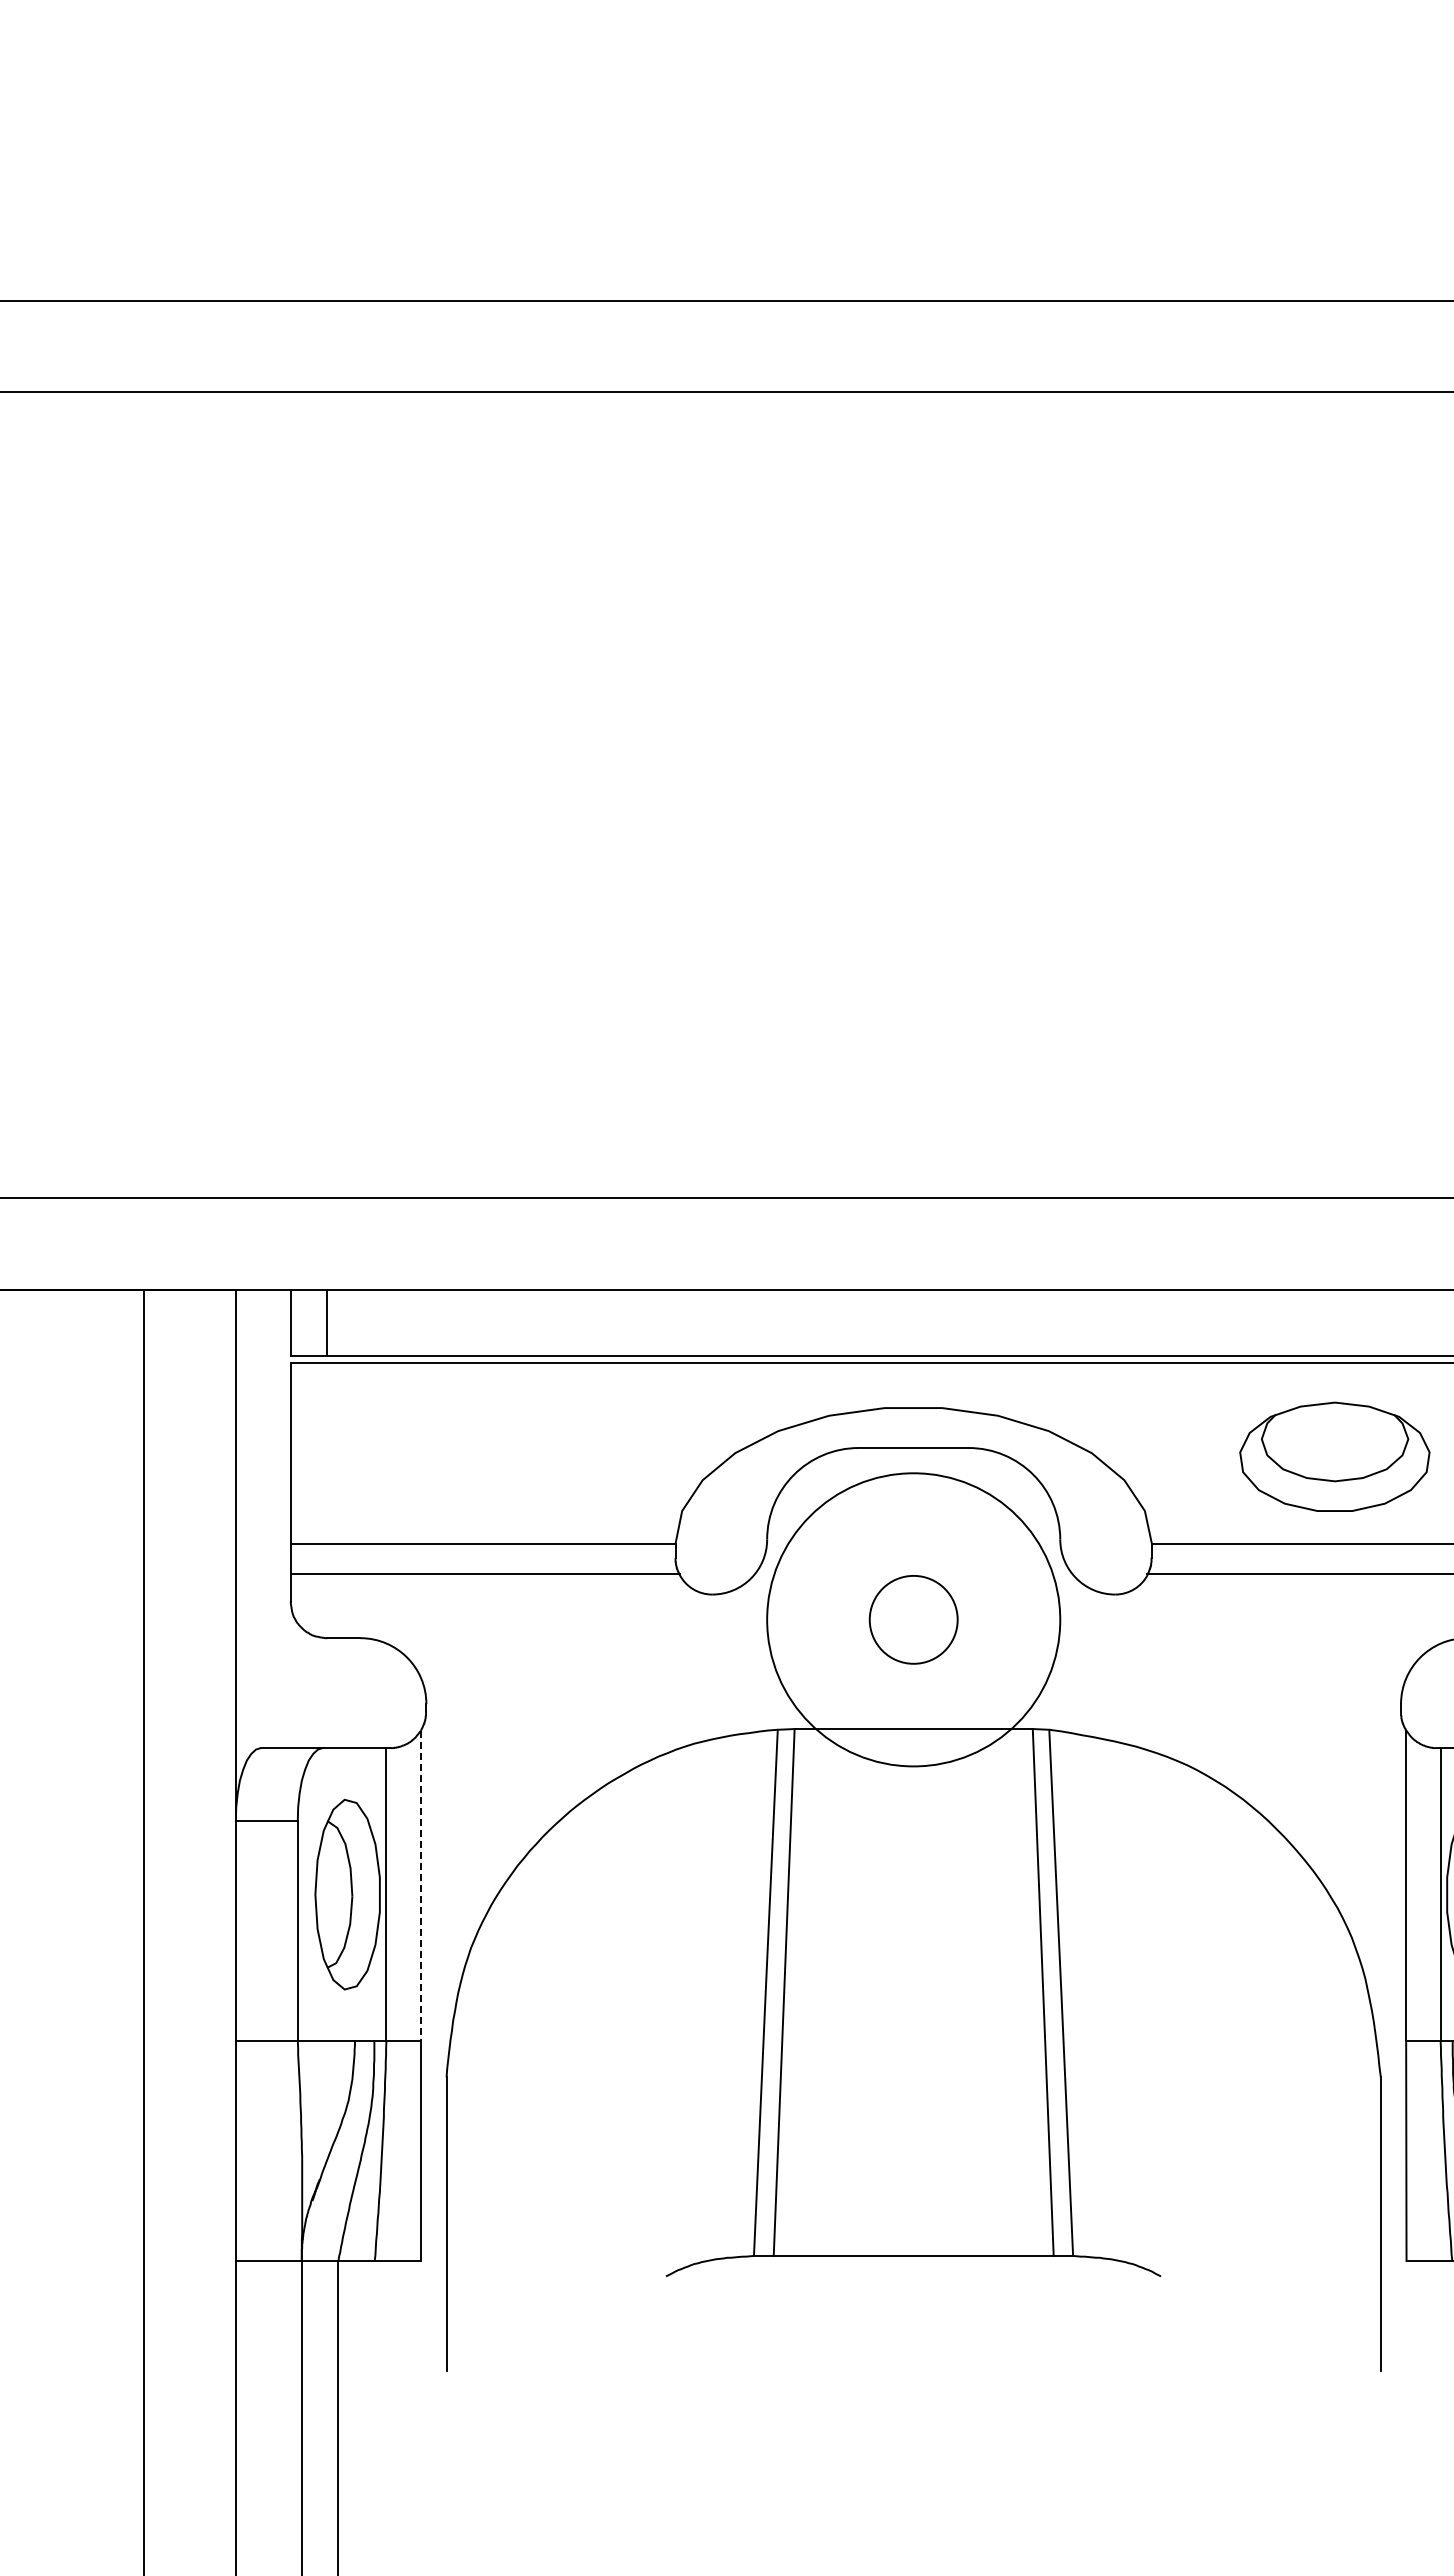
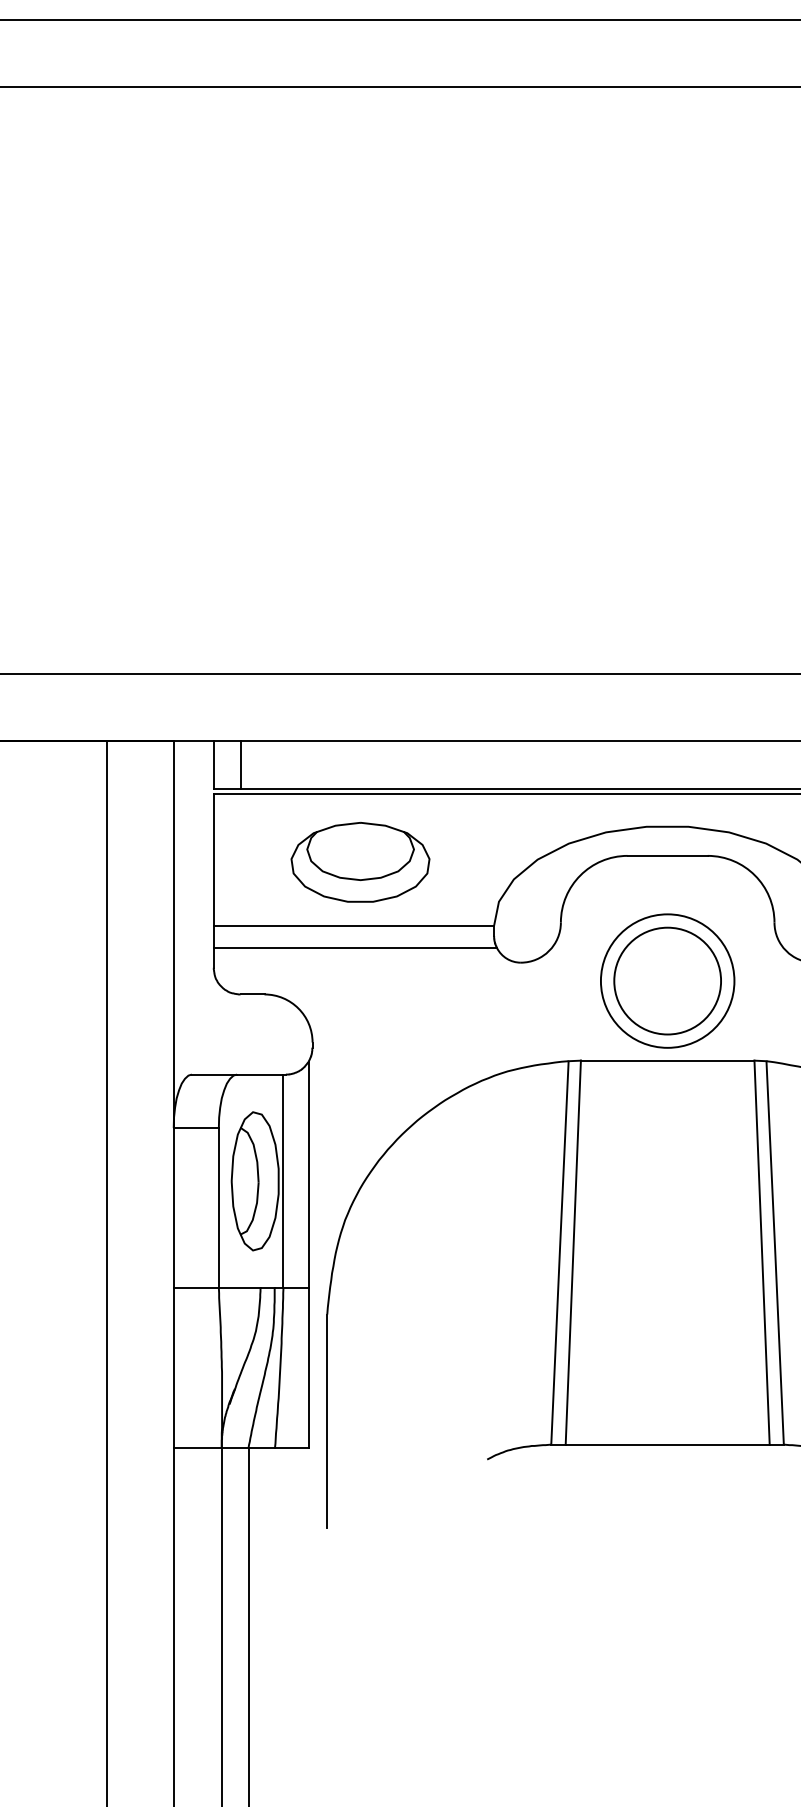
part: (491, 1456) -> (360, 862), added
circle: (913, 1619) -> (667, 980), size x0.62
circle: (913, 1619) -> (667, 980), size x1.67
line: (420, 1886) -> (308, 1175), dashed -> solid

